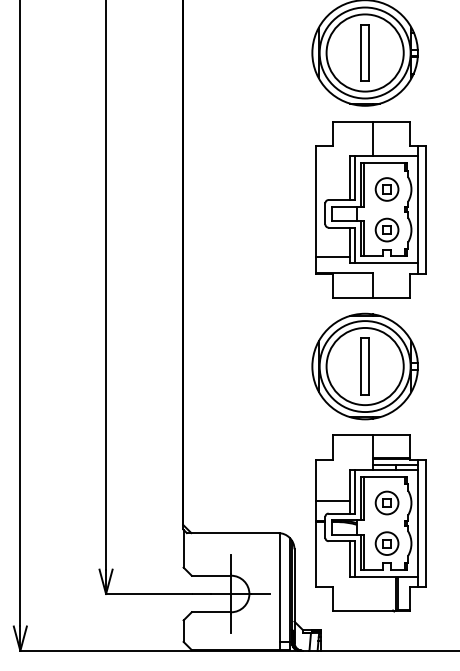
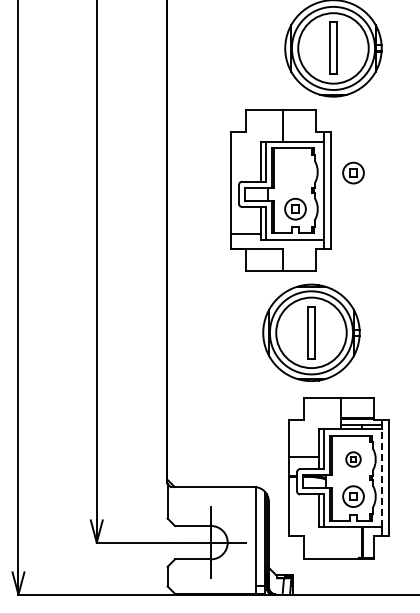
part: (370, 209) -> (280, 190), moved
part: (365, 366) -> (311, 332), moved
part: (387, 502) -> (353, 459), size x0.7
line: (417, 523) -> (381, 478), solid -> dashed

